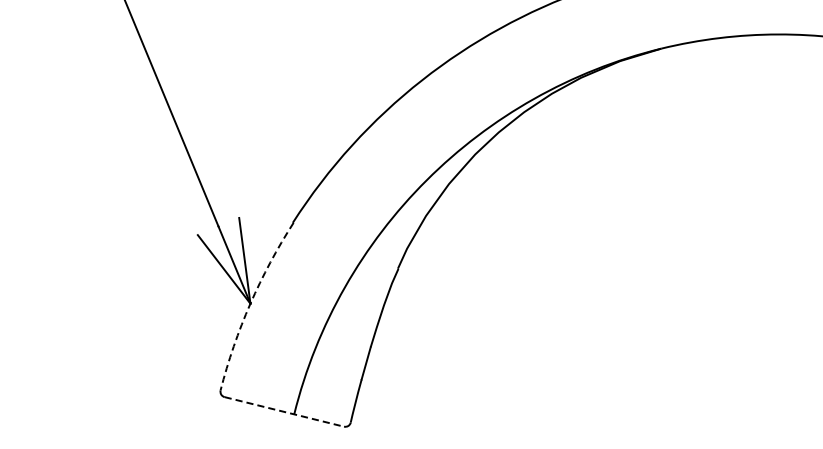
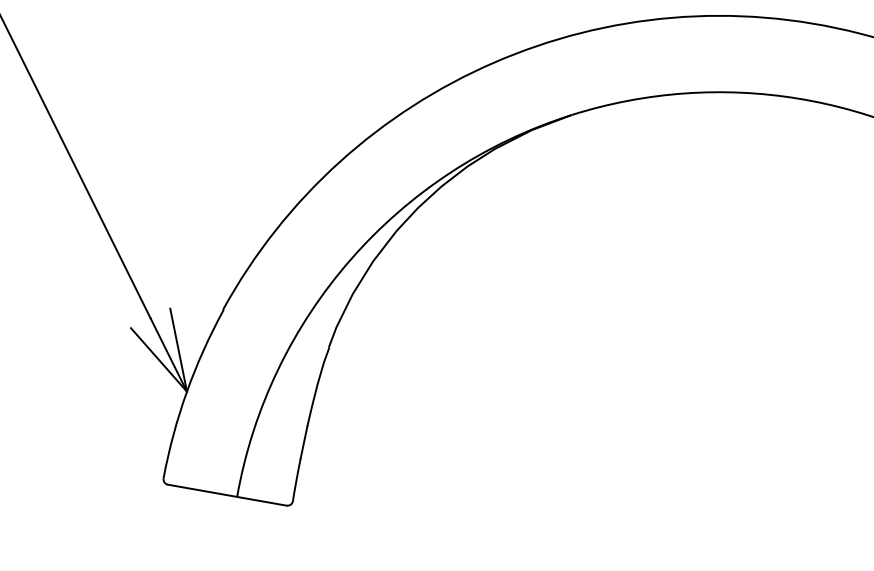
arc: (249, 303) -> (186, 391), dashed -> solid
line: (284, 412) -> (227, 495), dashed -> solid

